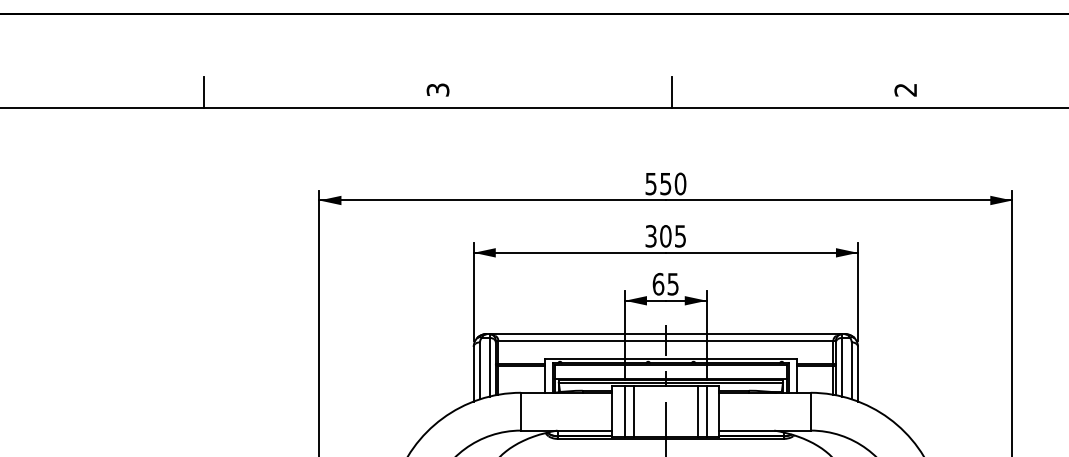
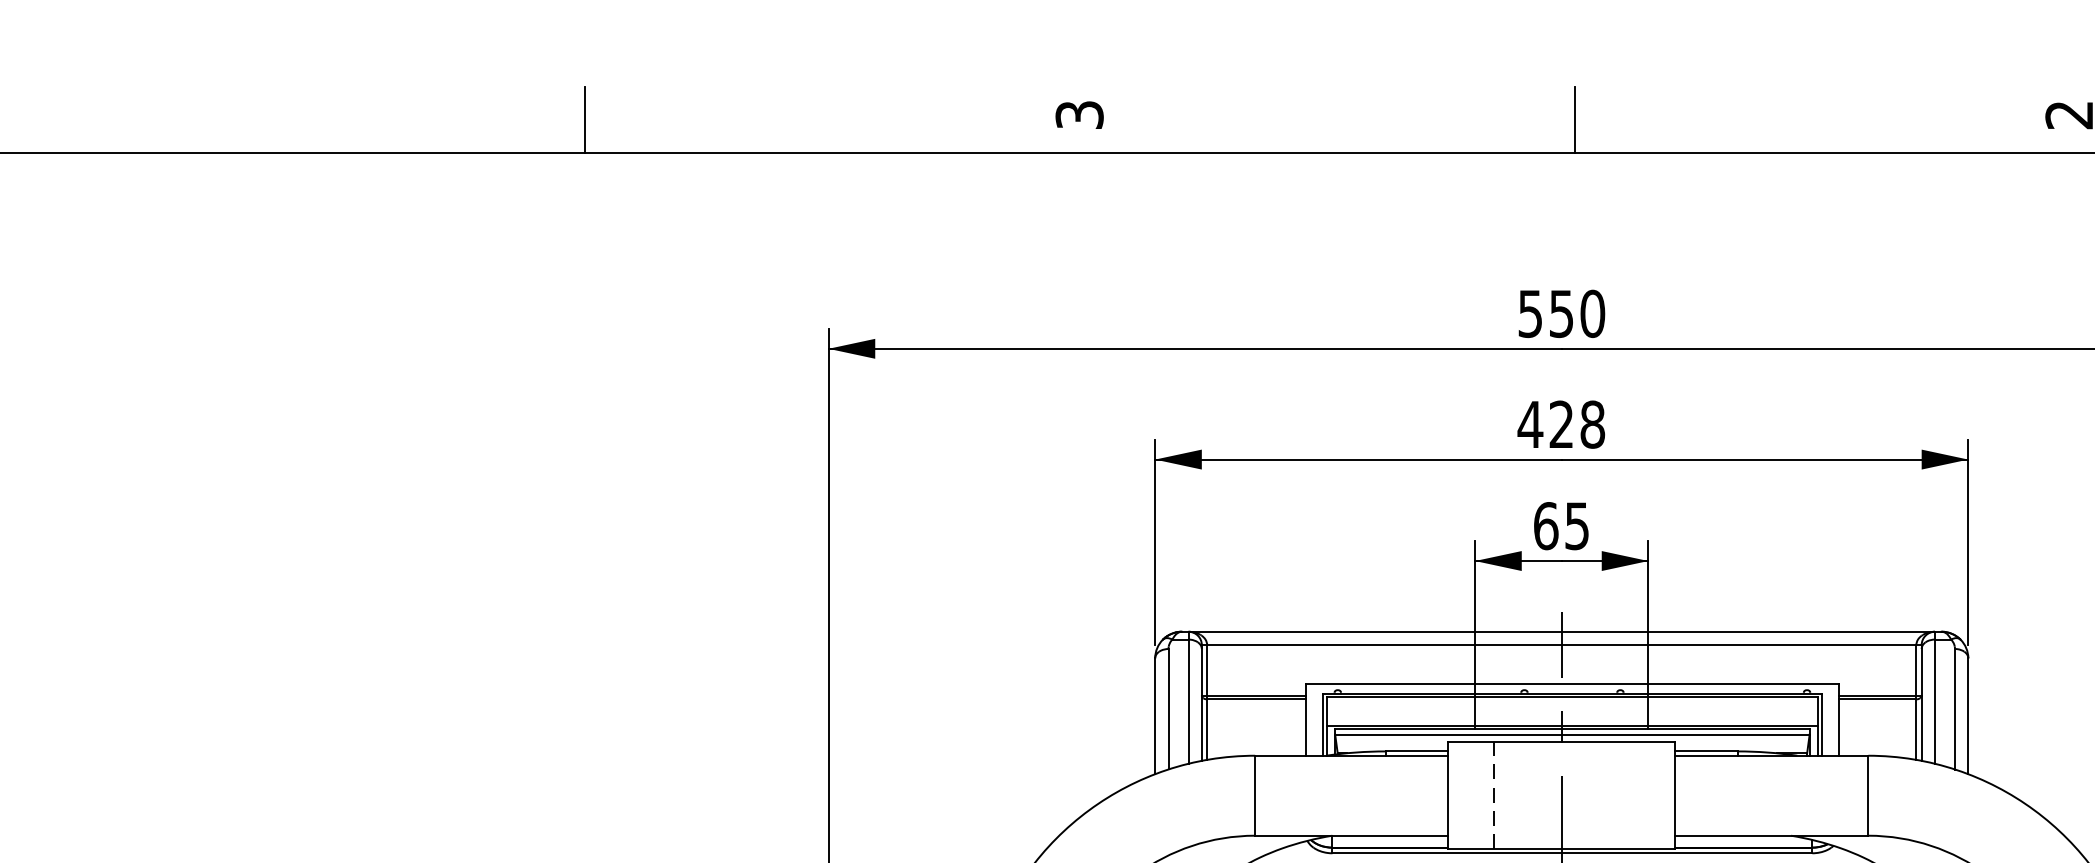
text: (665, 236) -> (1560, 425), 305 -> 428
line: (624, 411) -> (1474, 795), removed
line: (633, 411) -> (1493, 795), solid -> dashed
line: (698, 411) -> (1630, 795), removed
line: (706, 411) -> (1647, 795), removed

